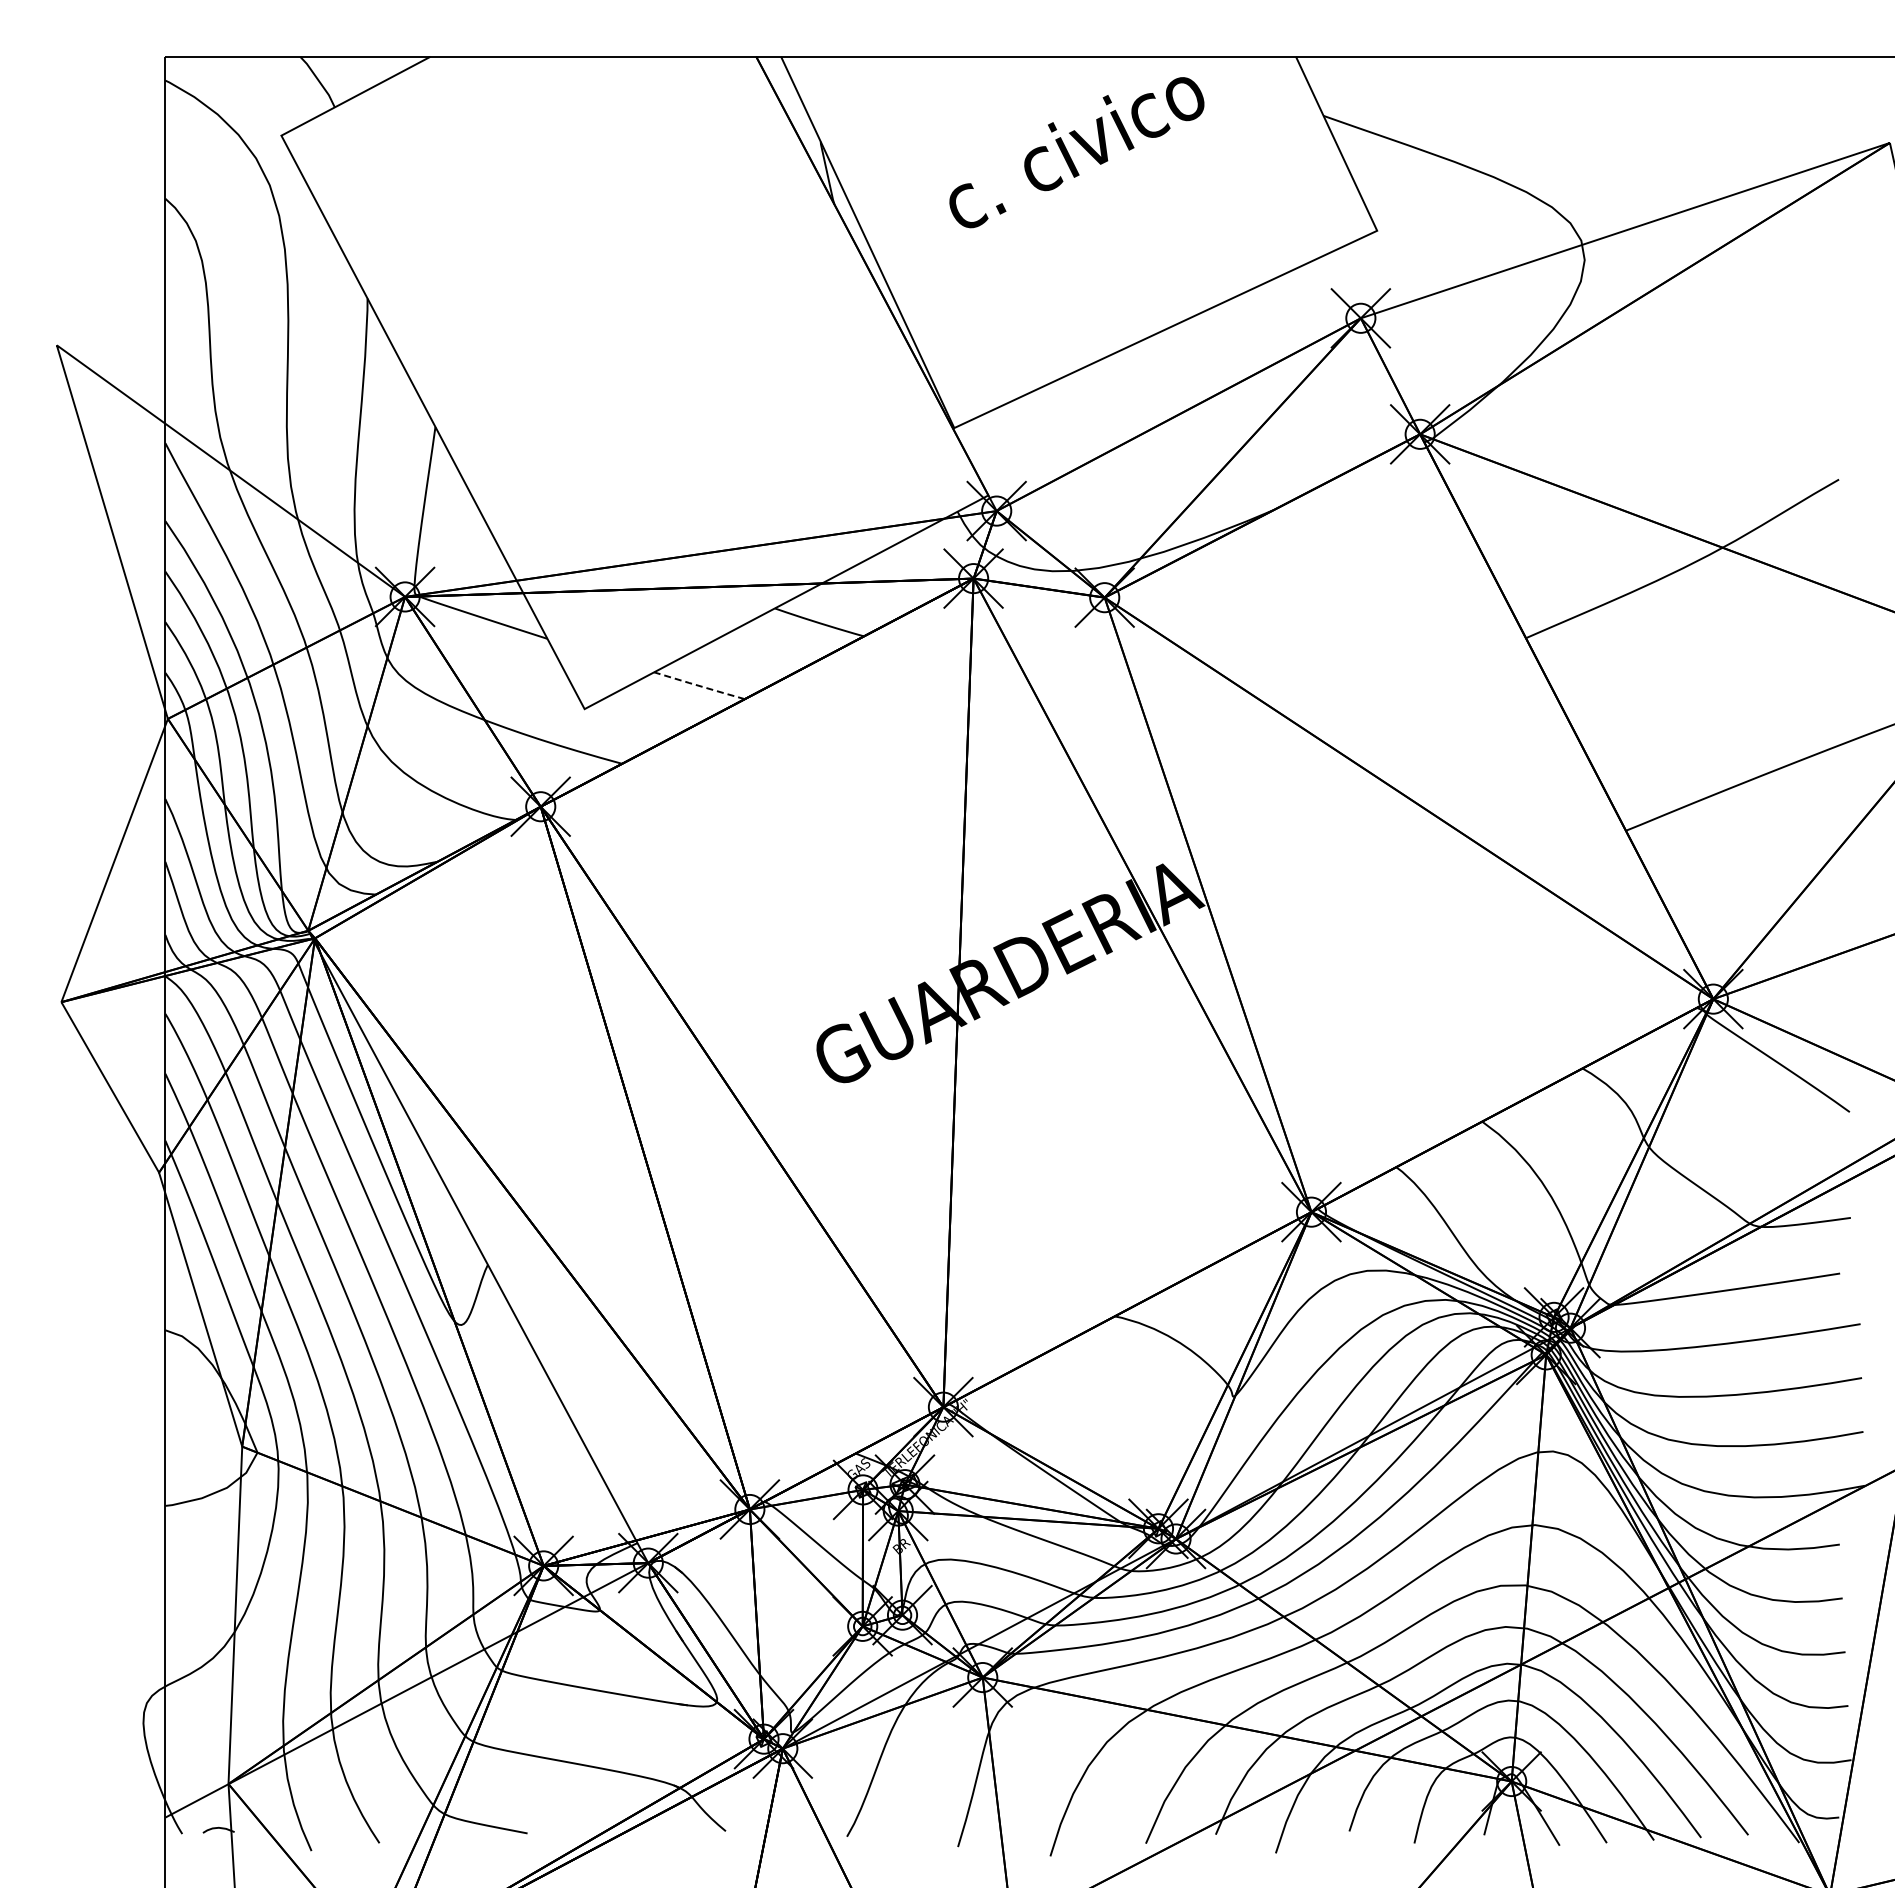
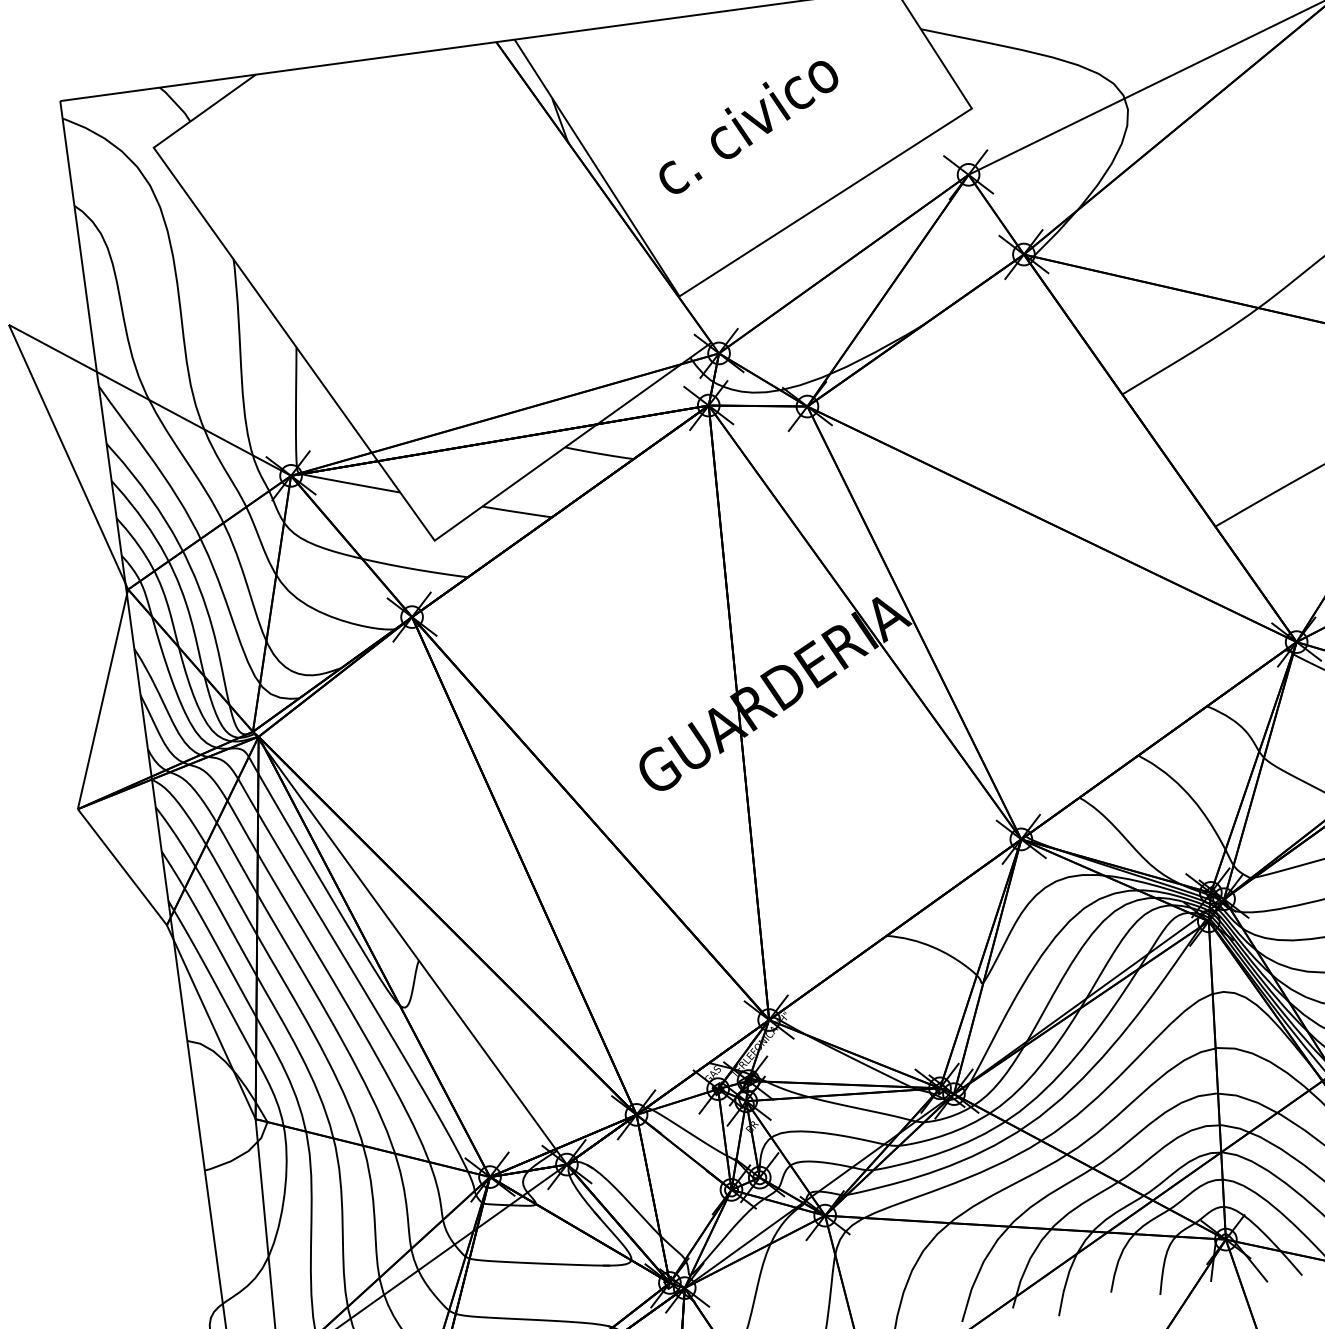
text: (1076, 152) -> (748, 127), moved
line: (699, 685) -> (517, 511), dashed -> solid

